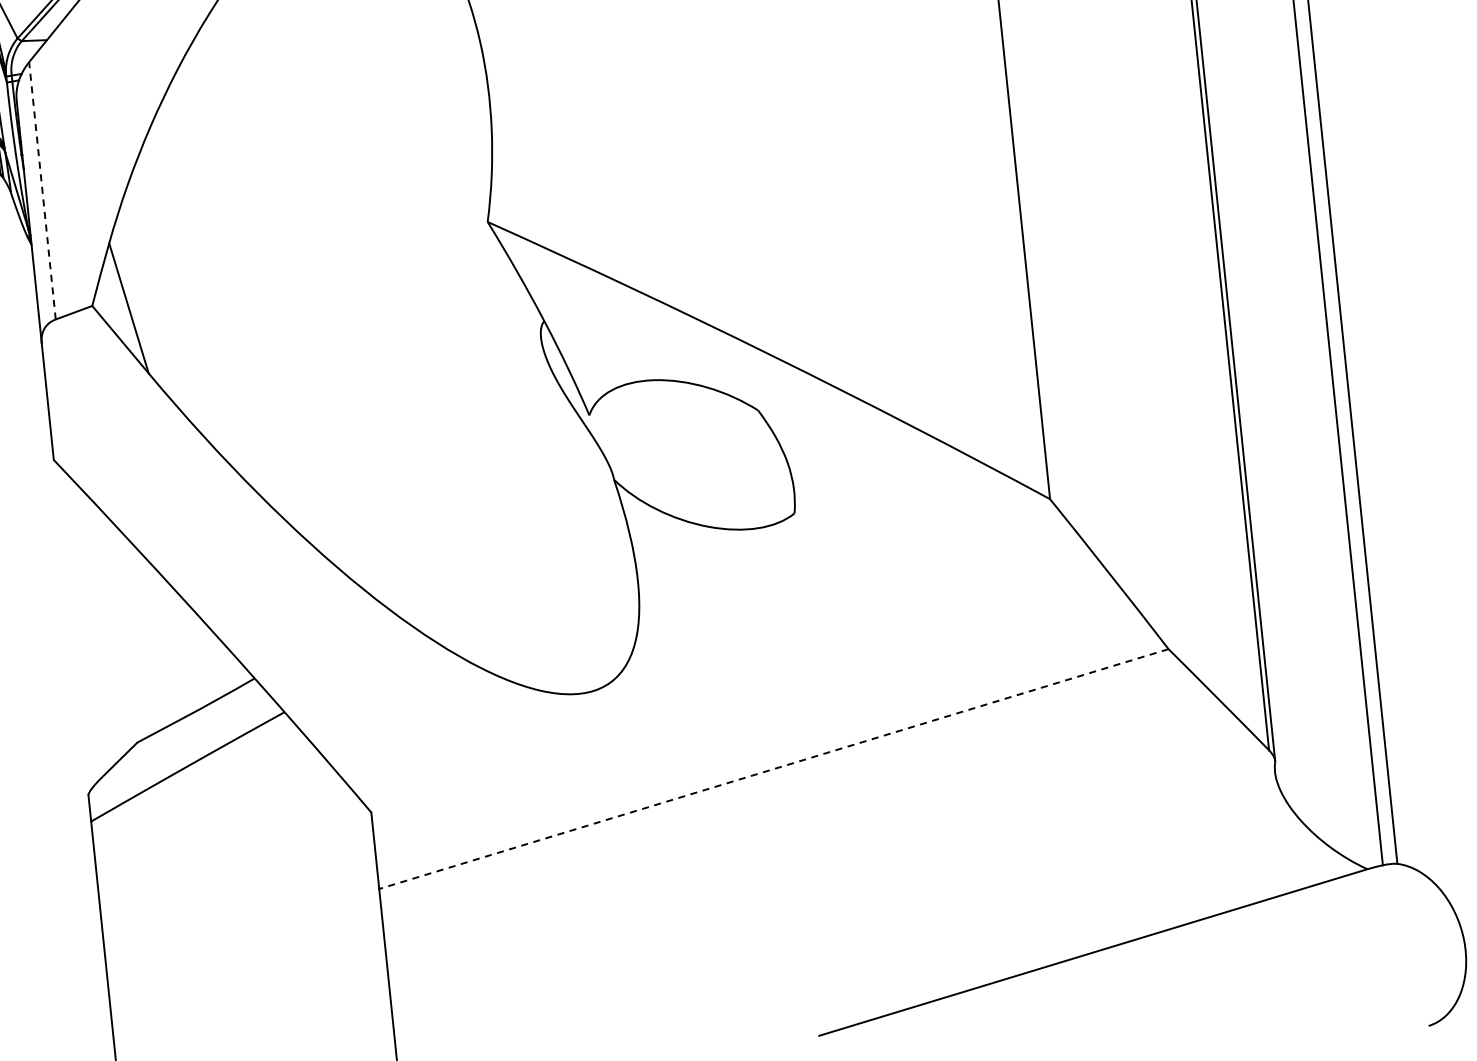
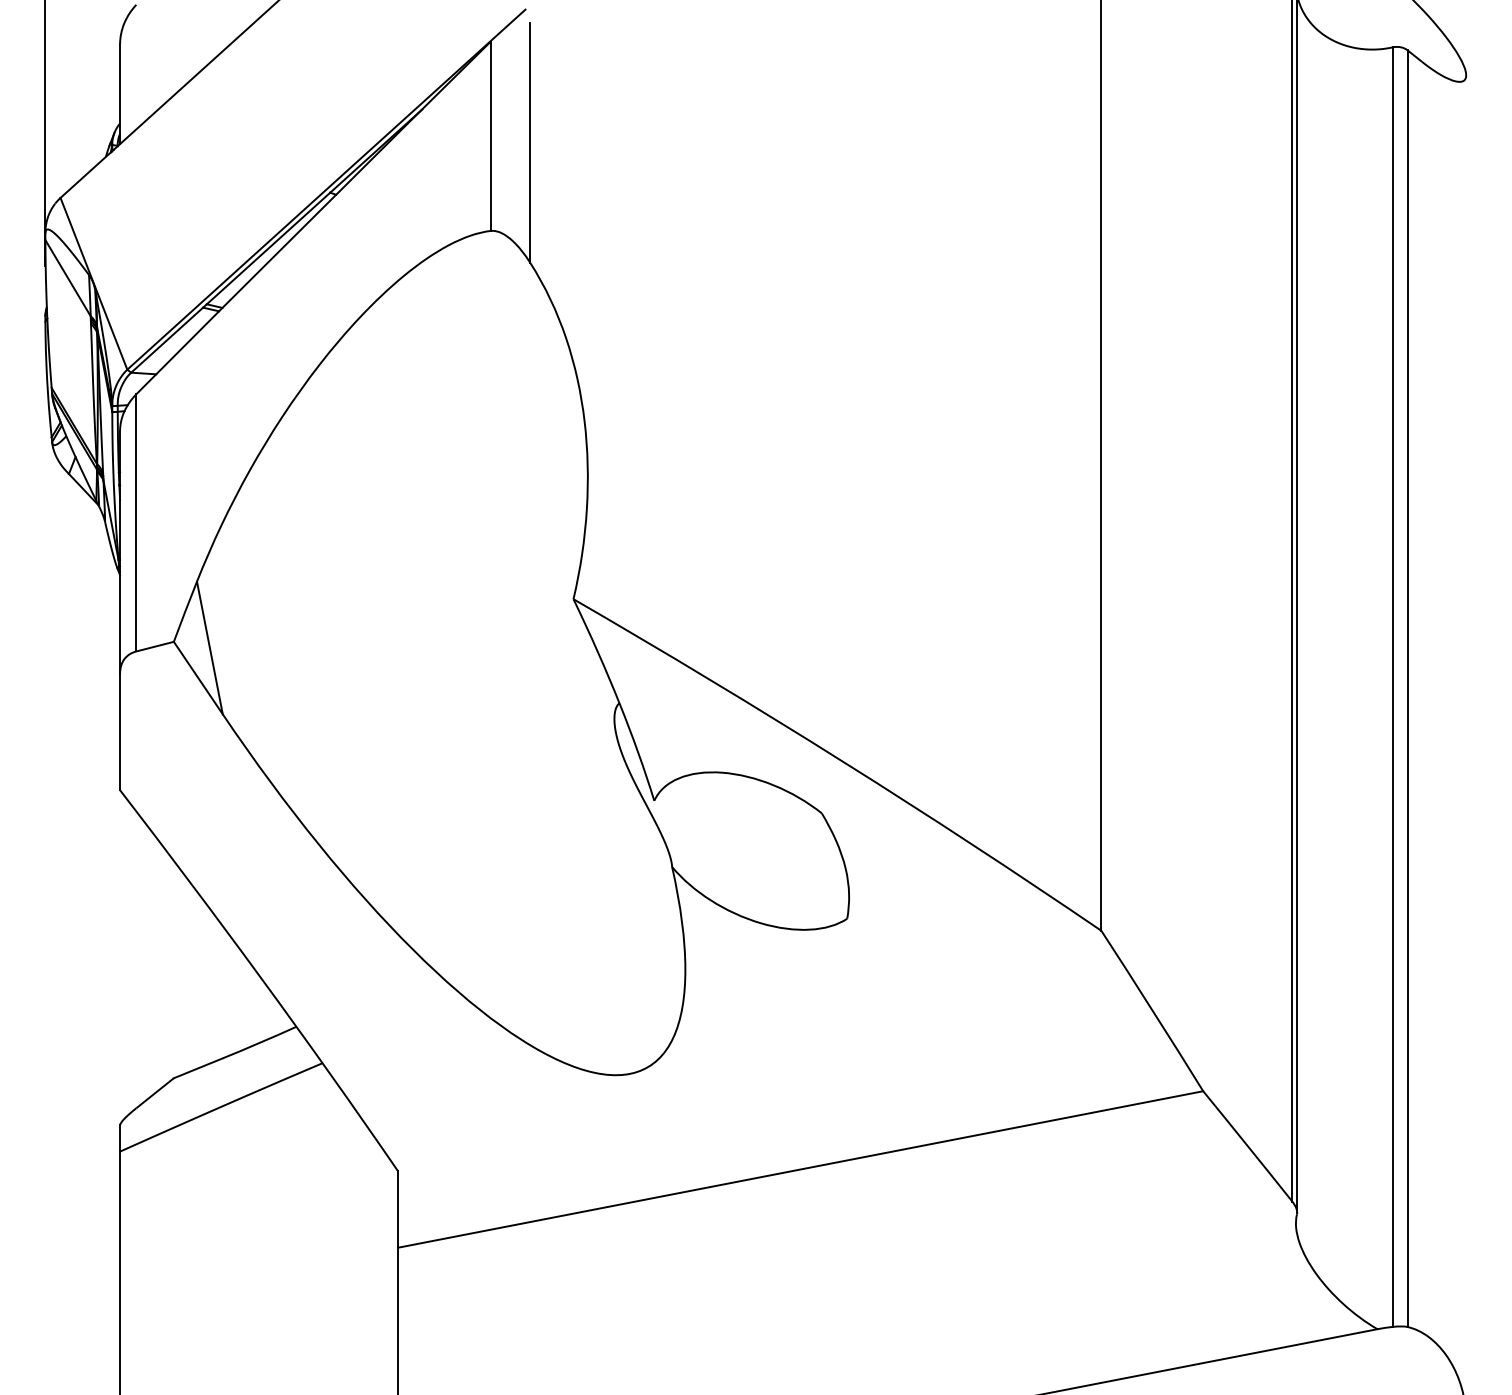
line: (42, 190) -> (136, 522), dashed -> solid
line: (773, 769) -> (800, 1169), dashed -> solid

